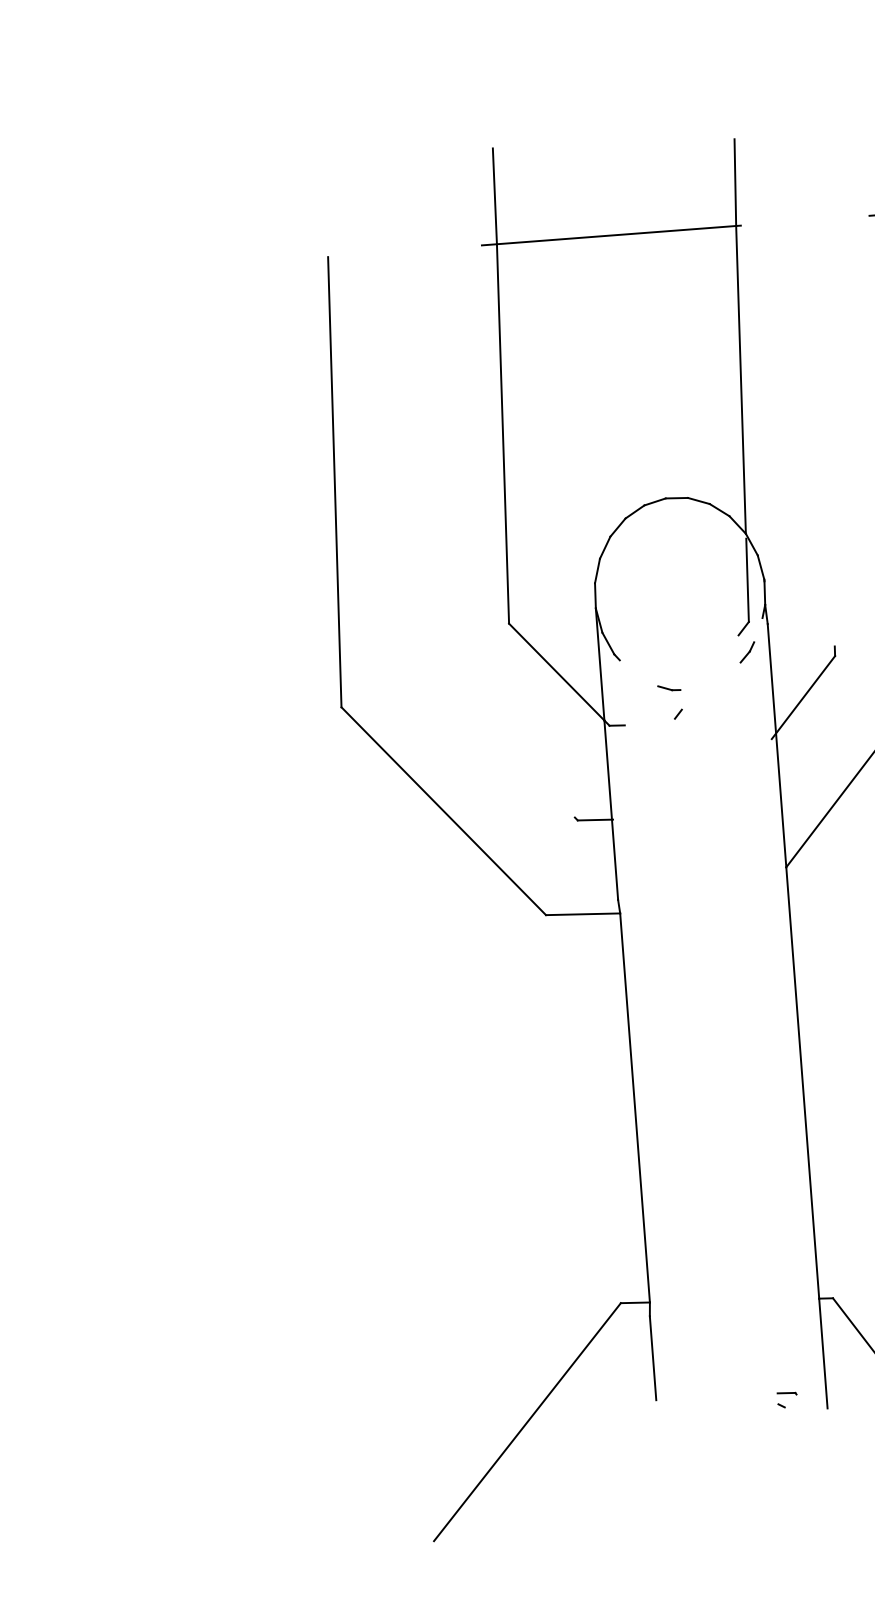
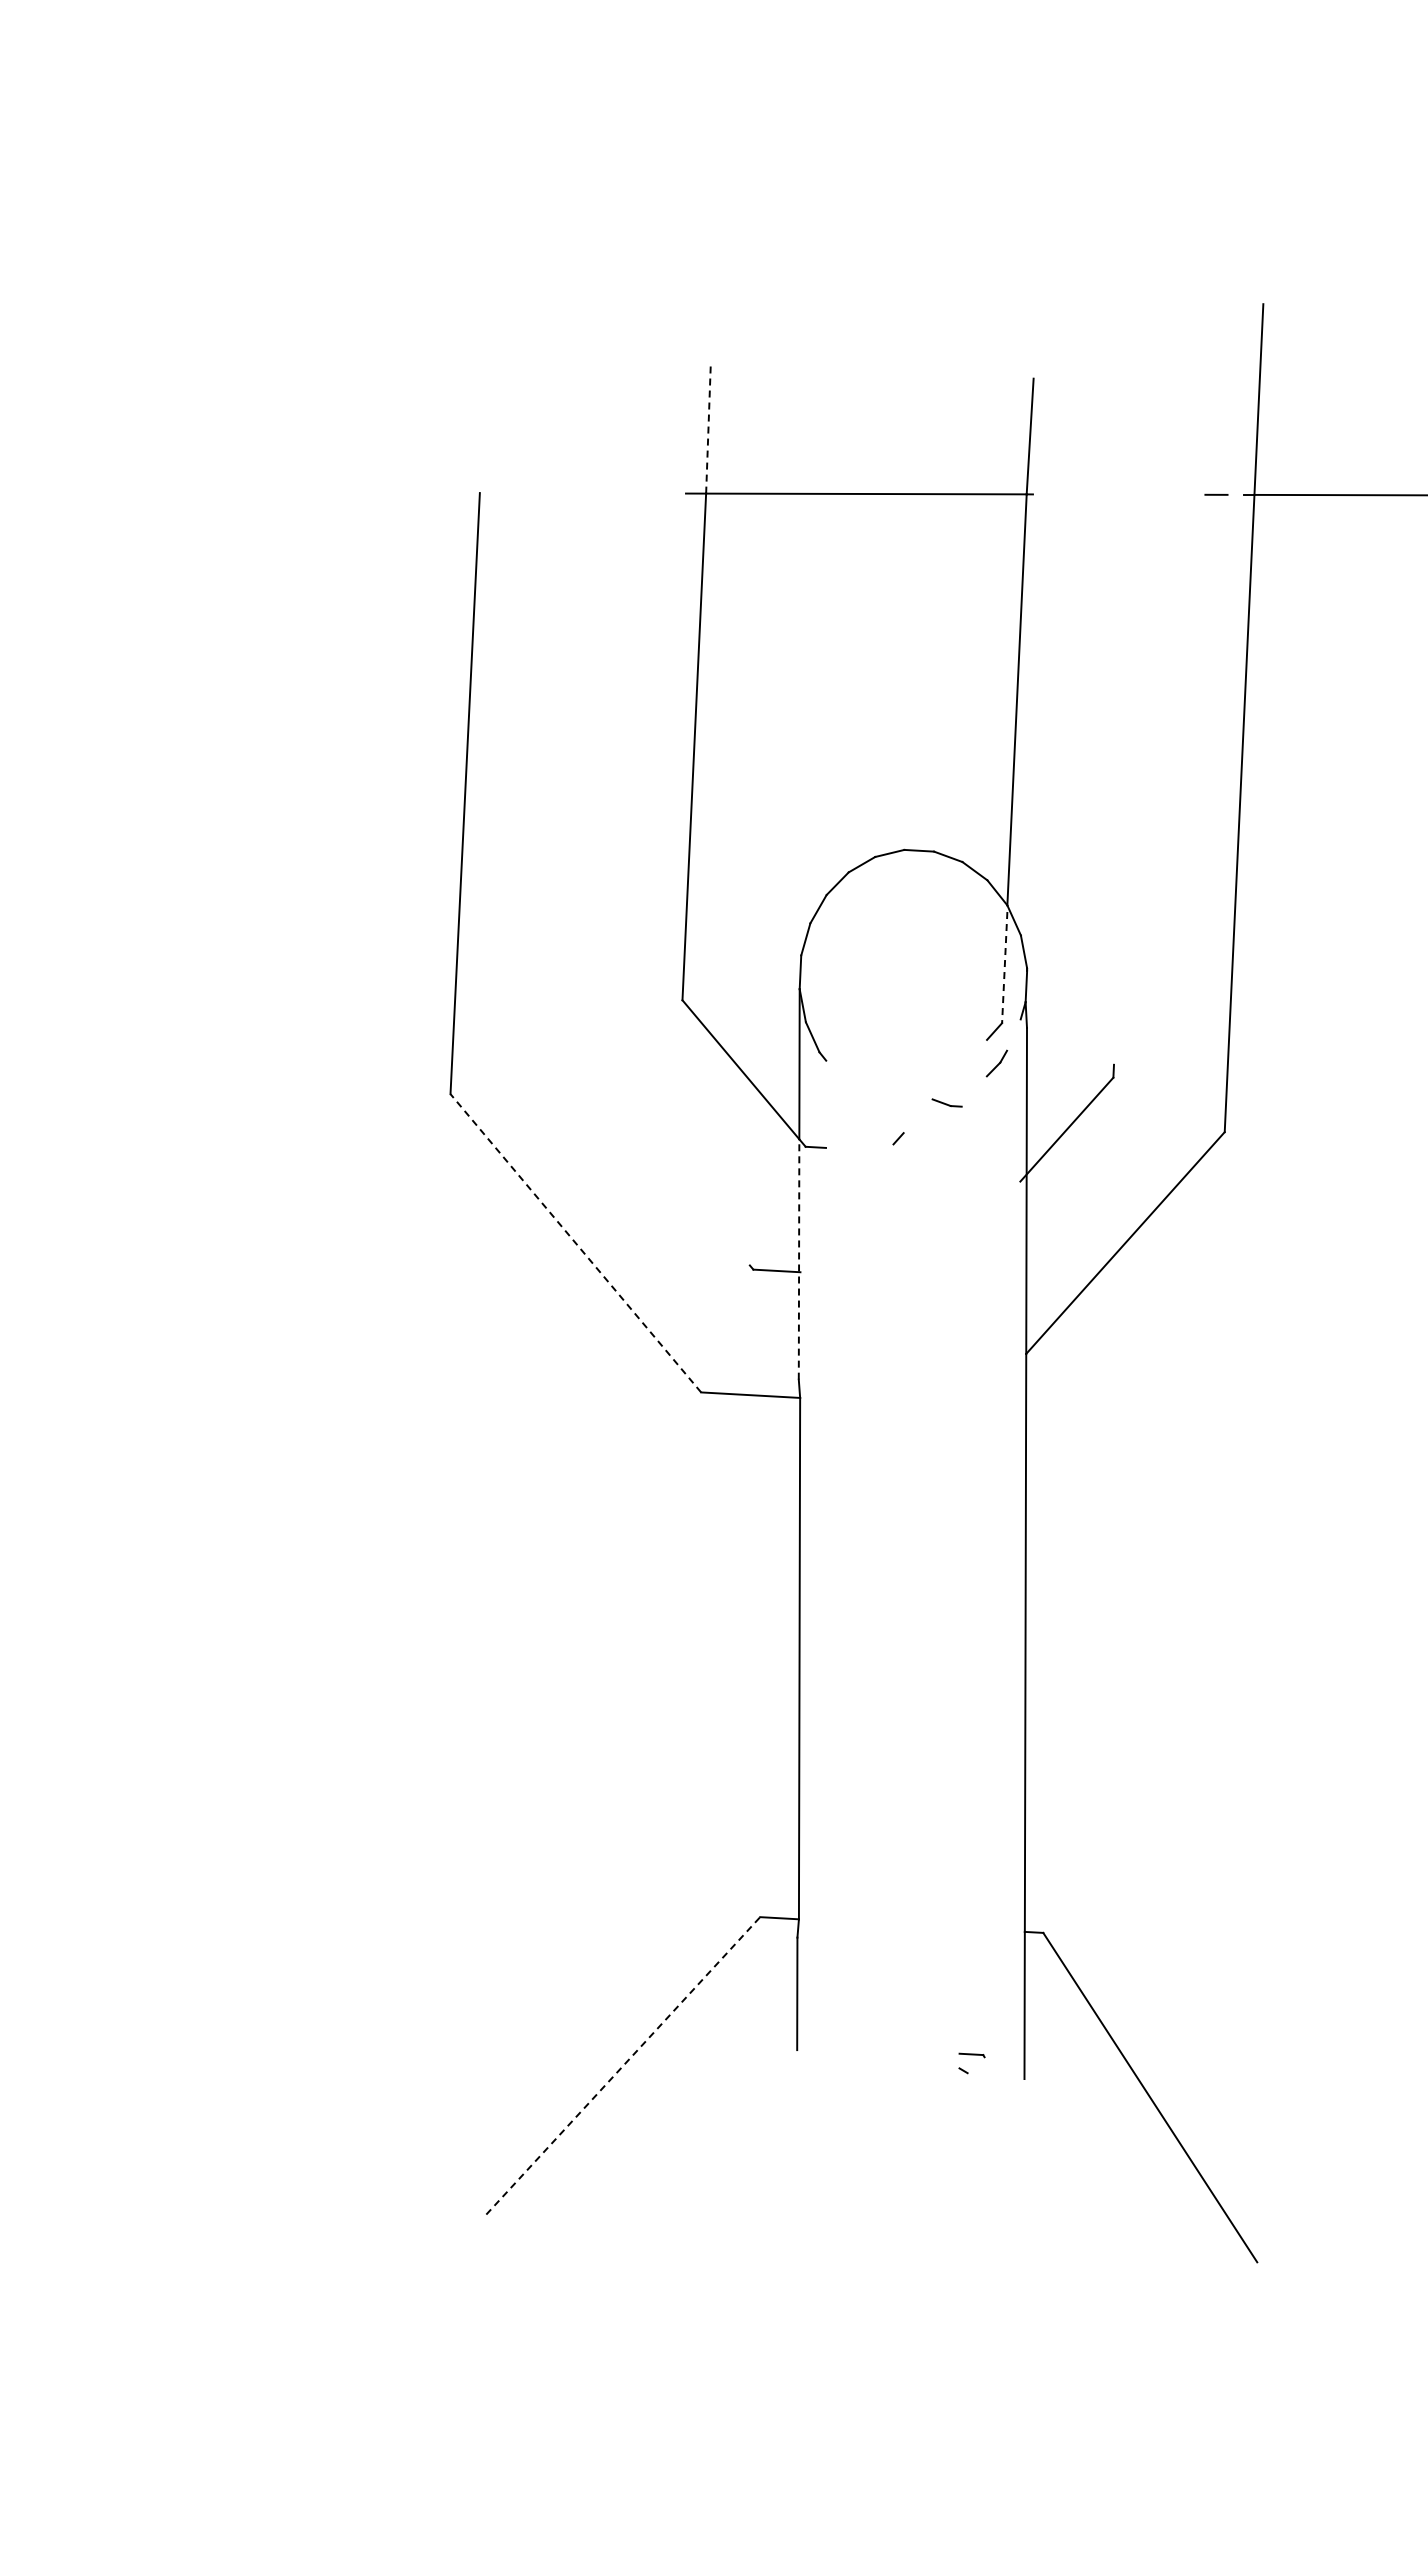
line: (494, 196) -> (708, 429), solid -> dashed
line: (747, 580) -> (1004, 967), solid -> dashed
part: (668, 687) -> (946, 1102), moved
line: (611, 810) -> (799, 1259), solid -> dashed
line: (443, 811) -> (575, 1243), solid -> dashed
line: (527, 1421) -> (623, 2065), solid -> dashed

